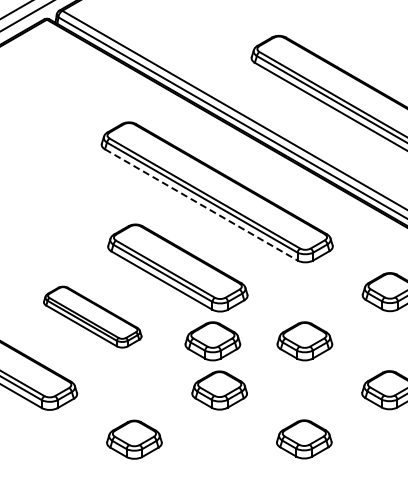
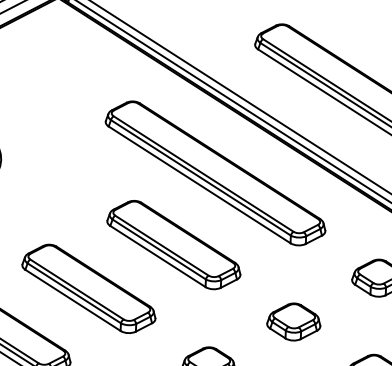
line: (201, 205) -> (199, 185), dashed -> solid
part: (92, 316) -> (88, 288), size x1.43
part: (212, 341) -> (204, 317), removed

